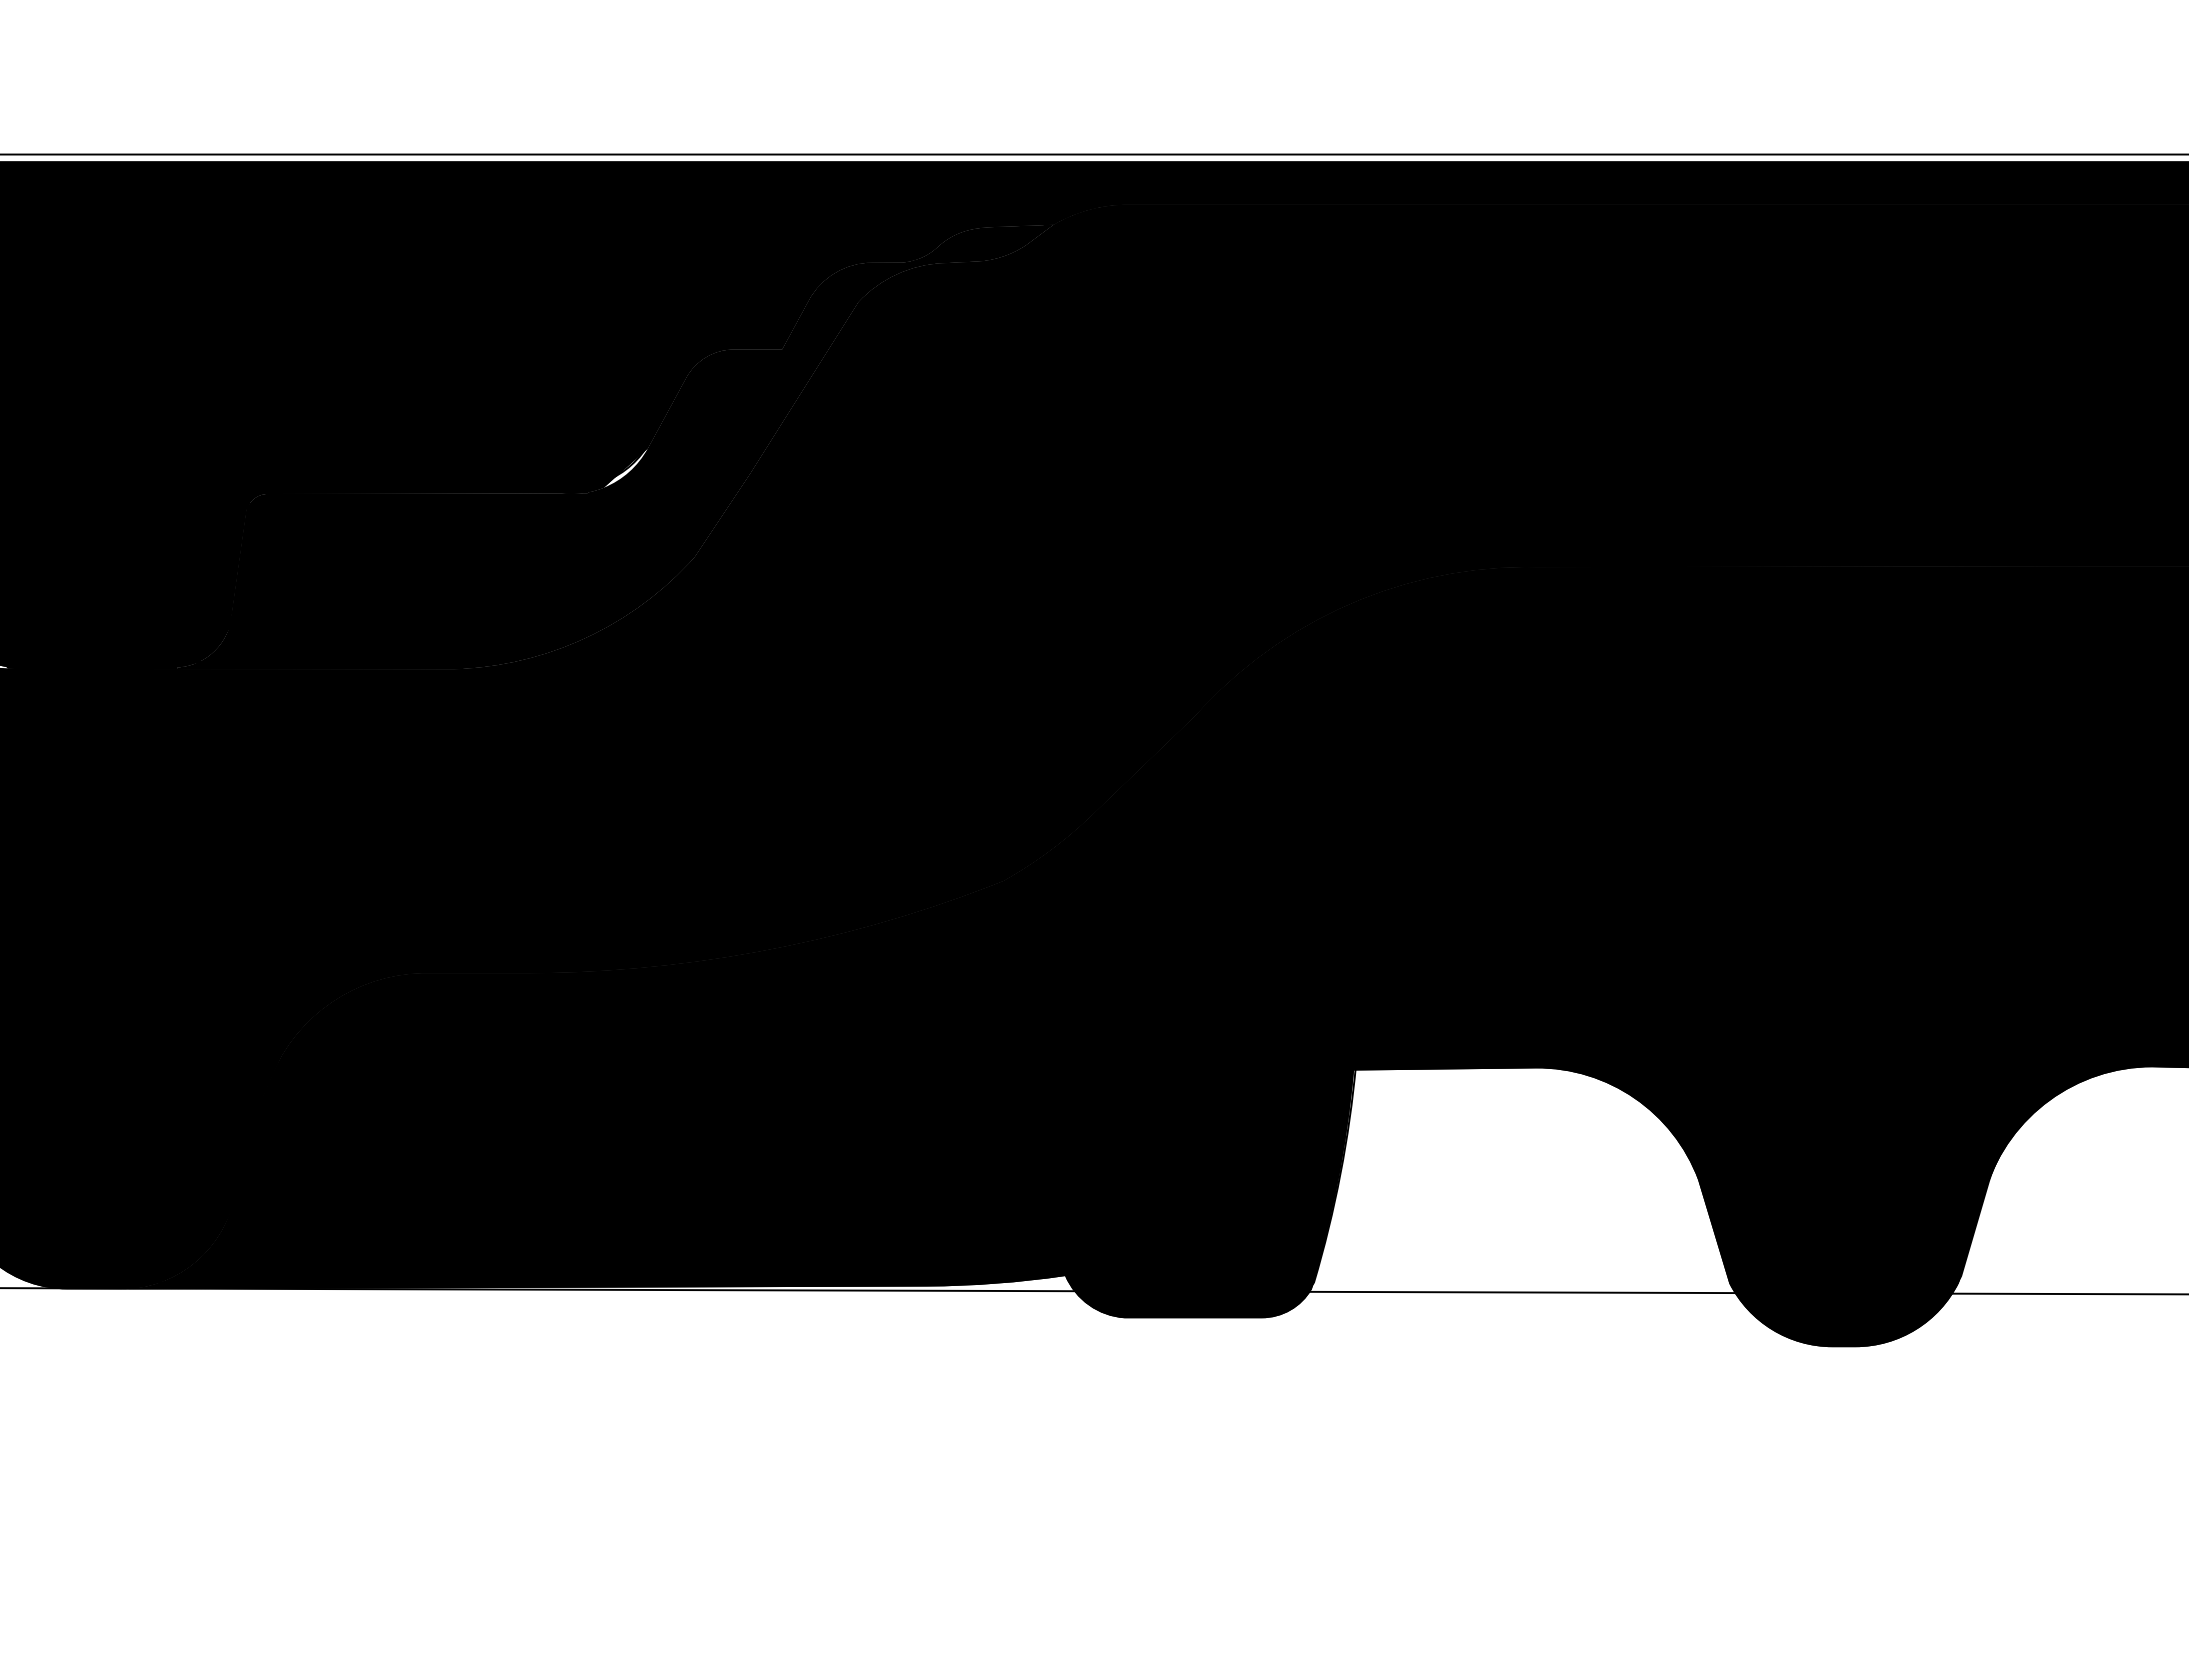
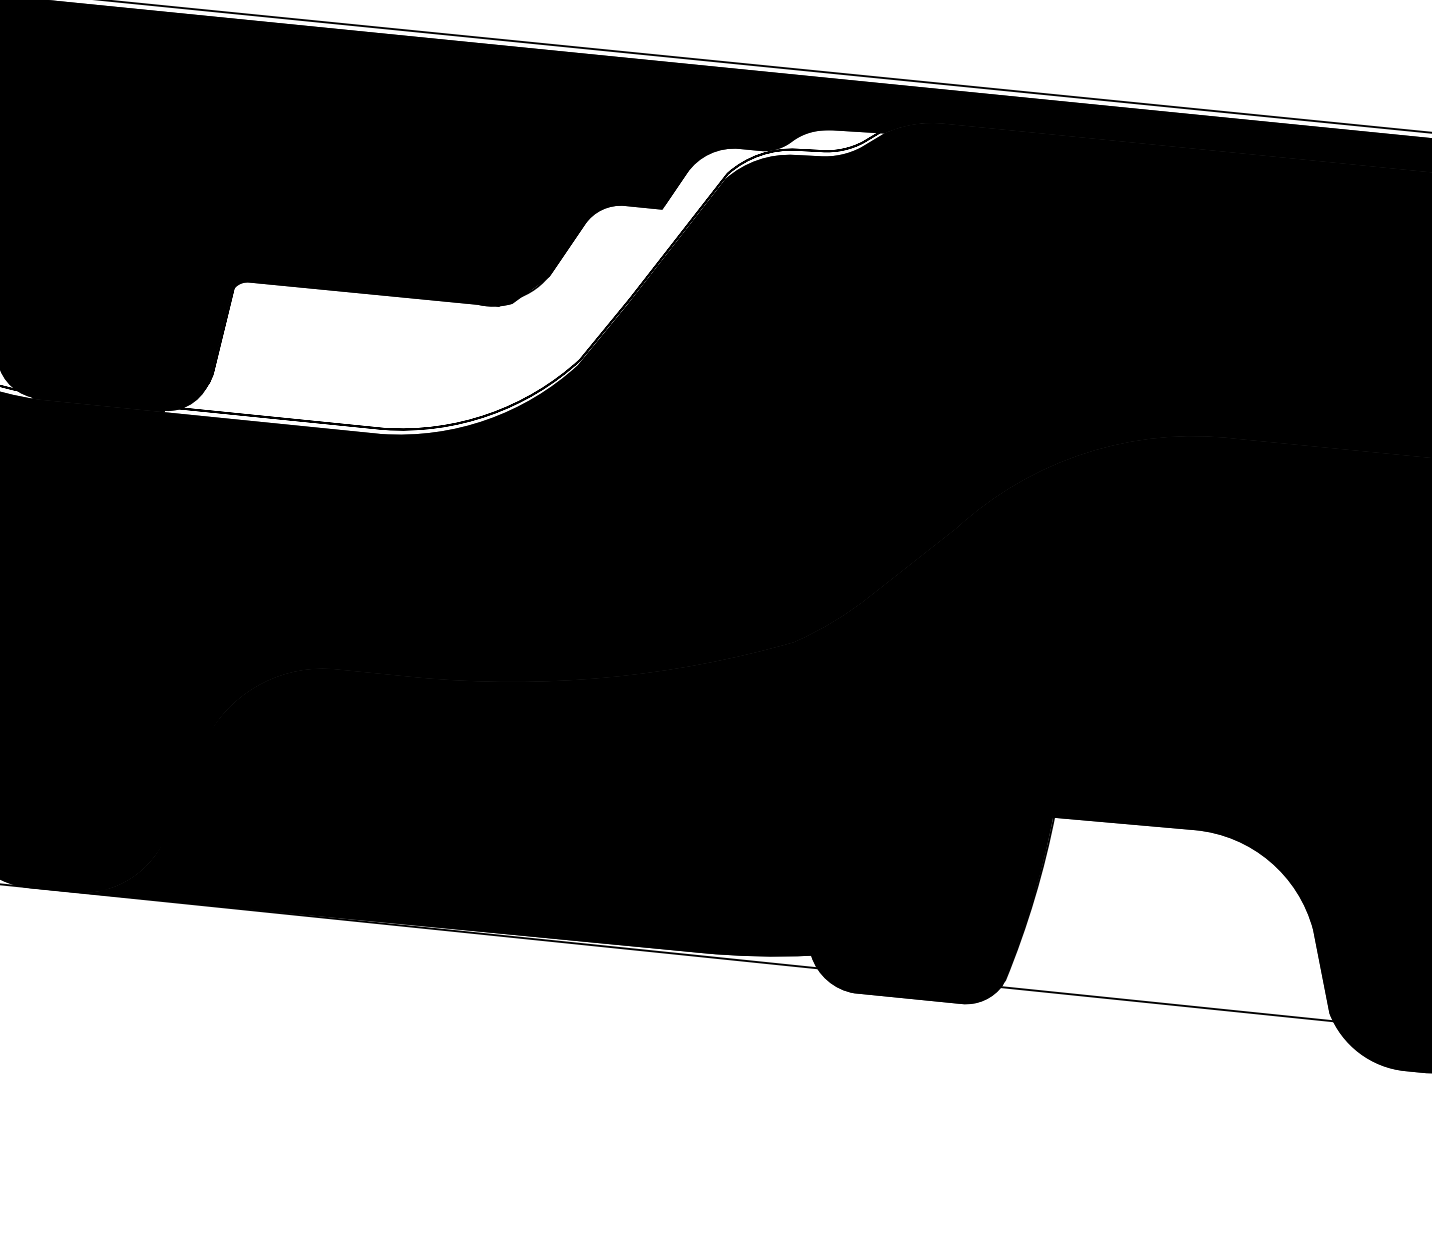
fill: (615, 446) -> (524, 272), removed

